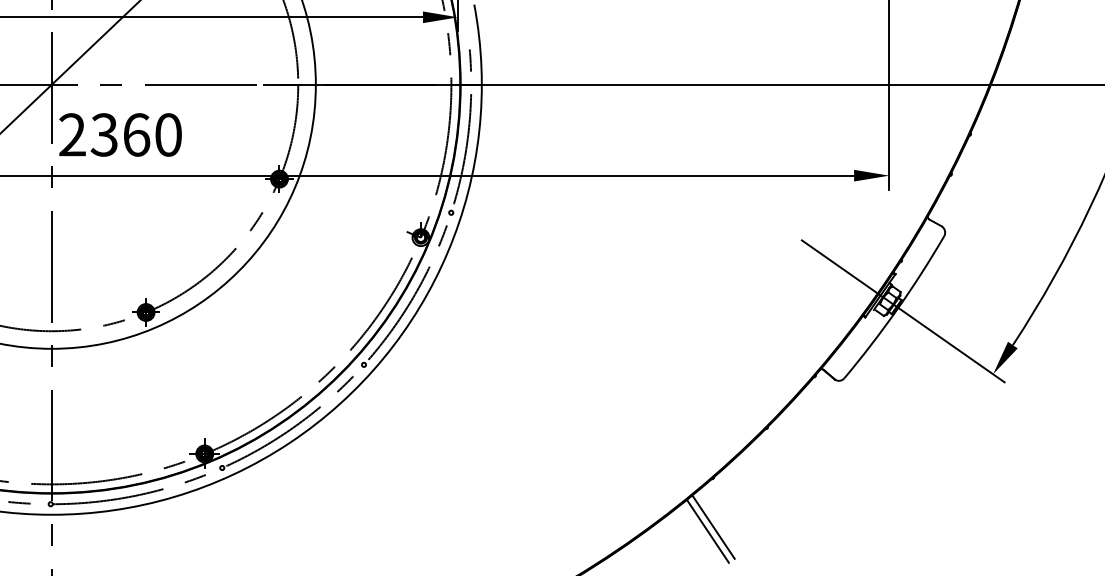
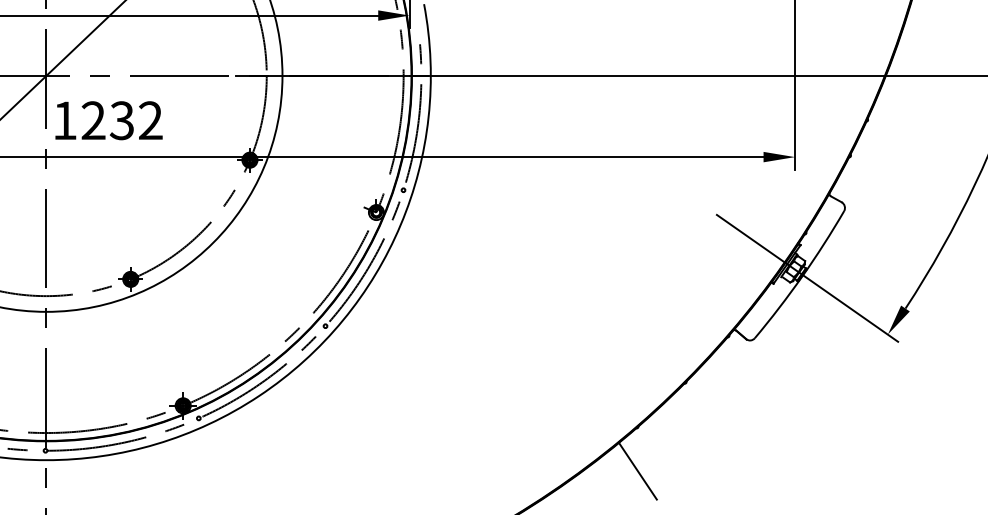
text: (120, 134) -> (107, 120), 2360 -> 1232
line: (707, 530) -> (632, 474), removed

